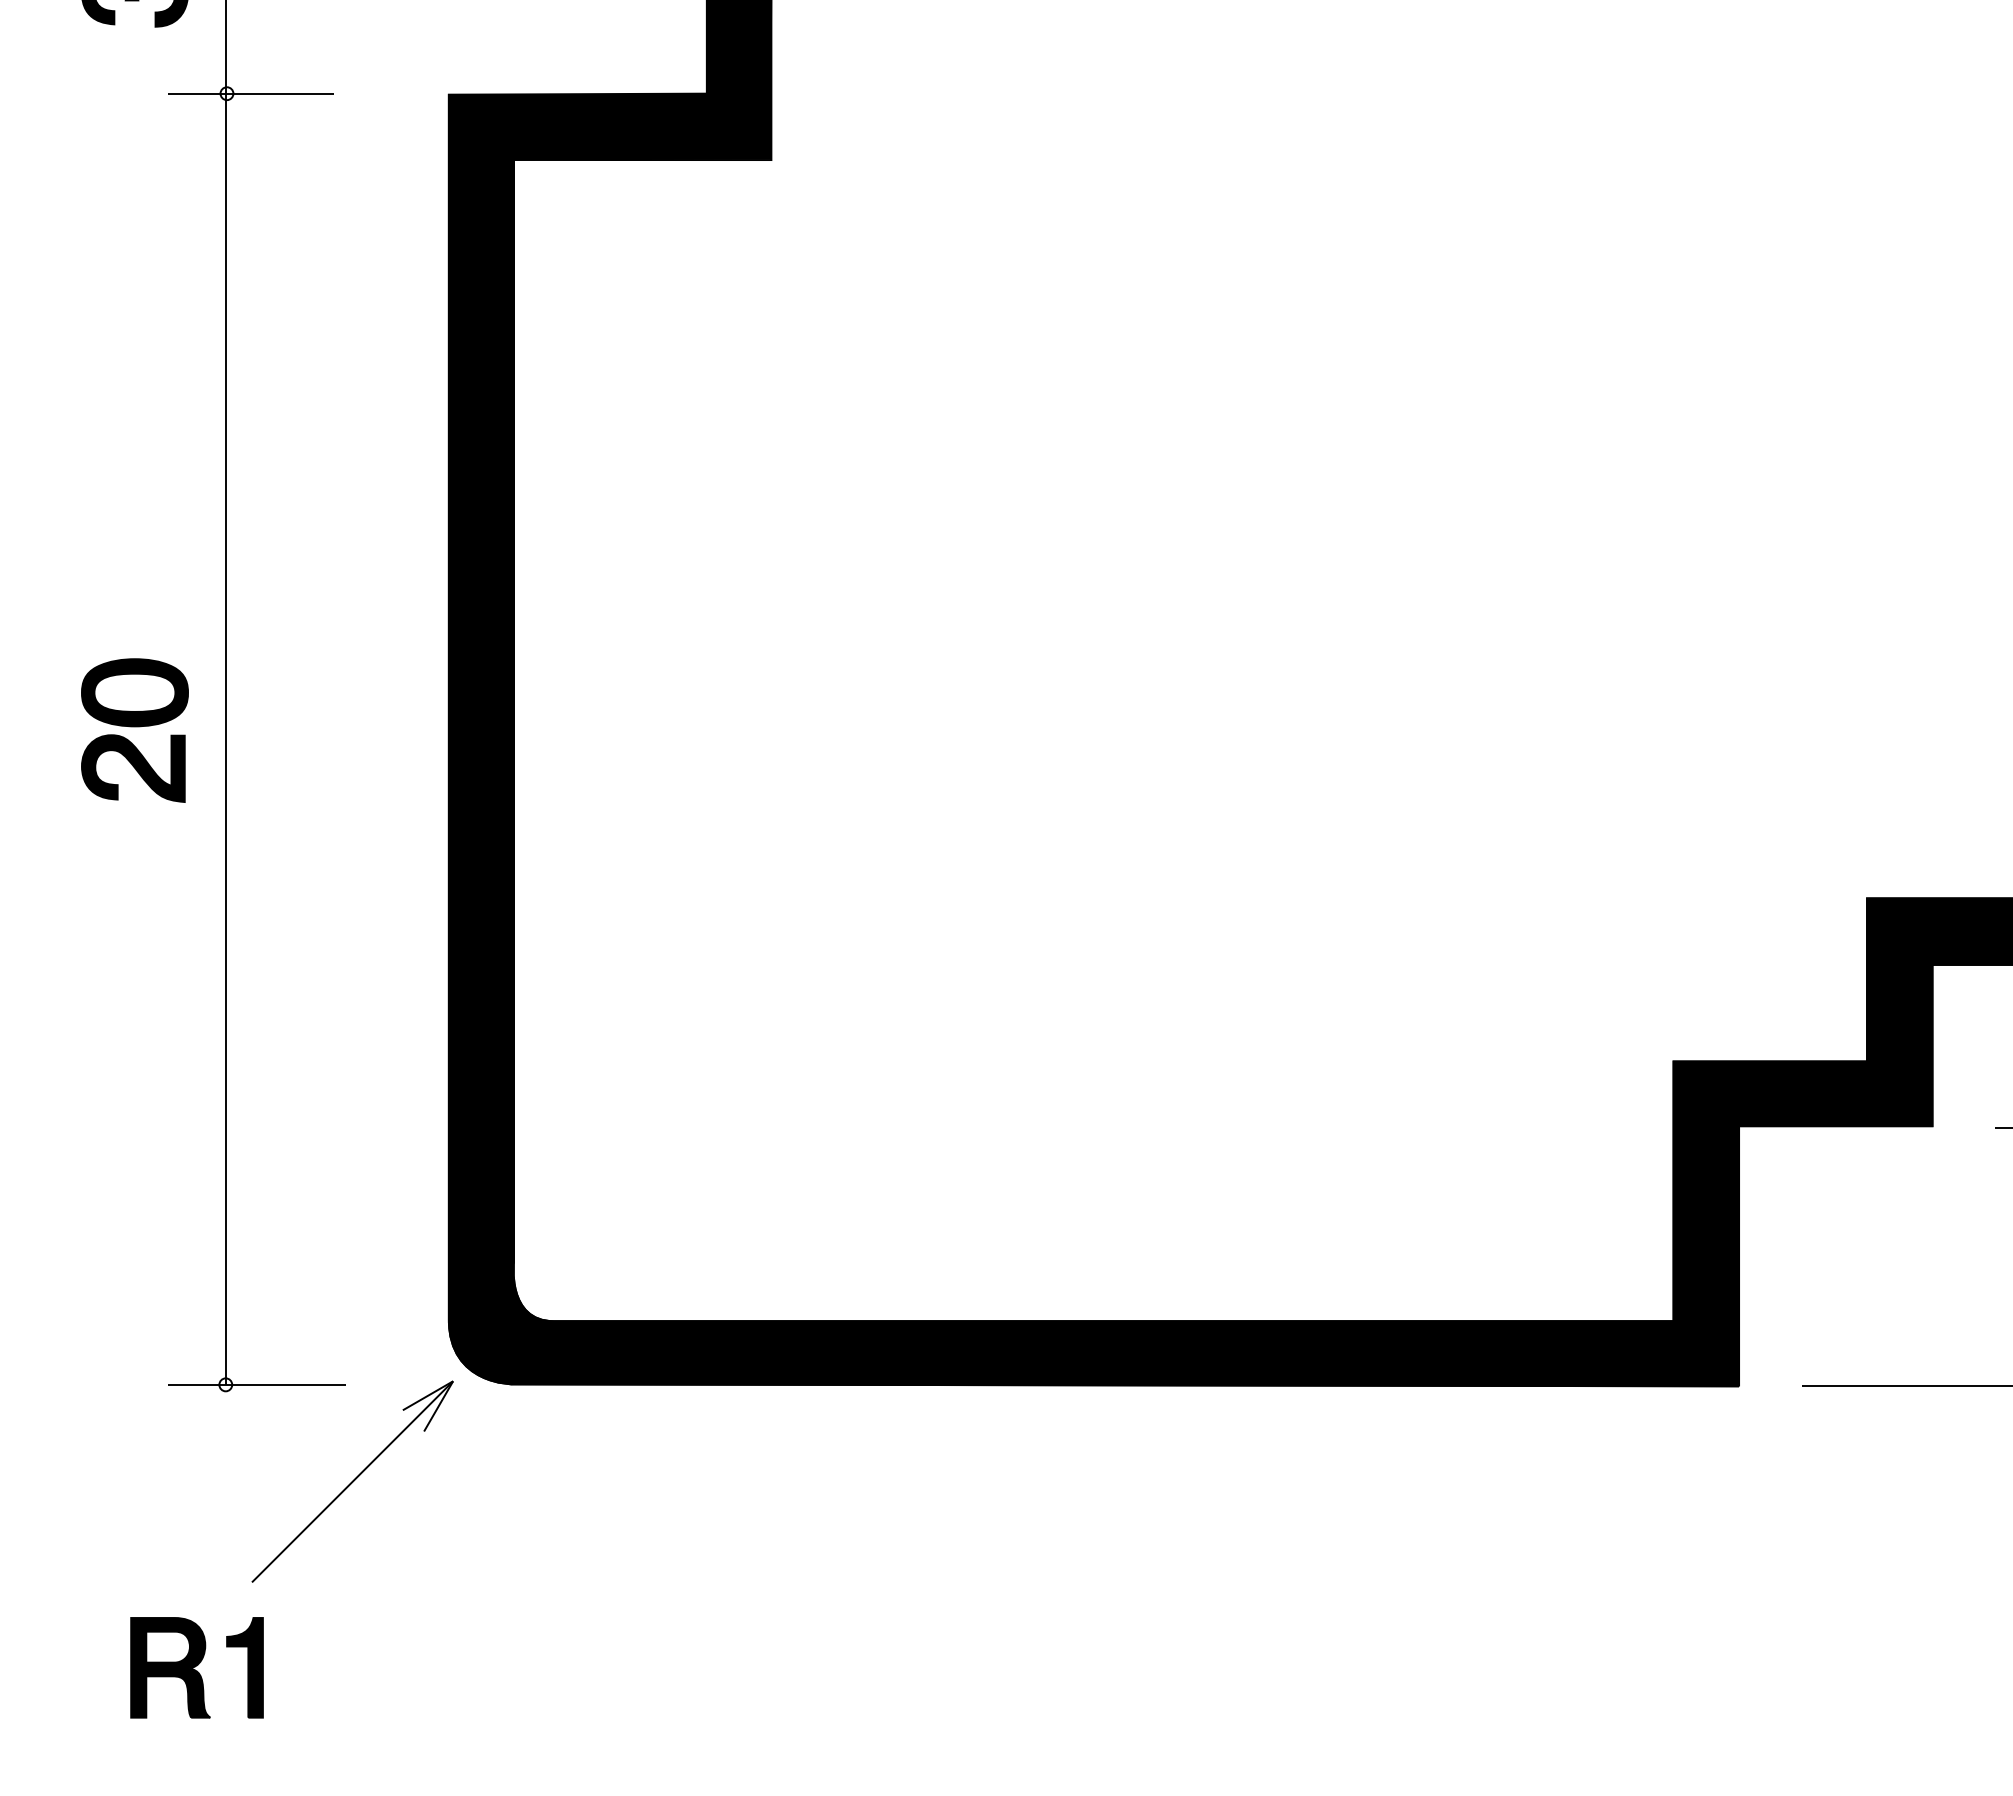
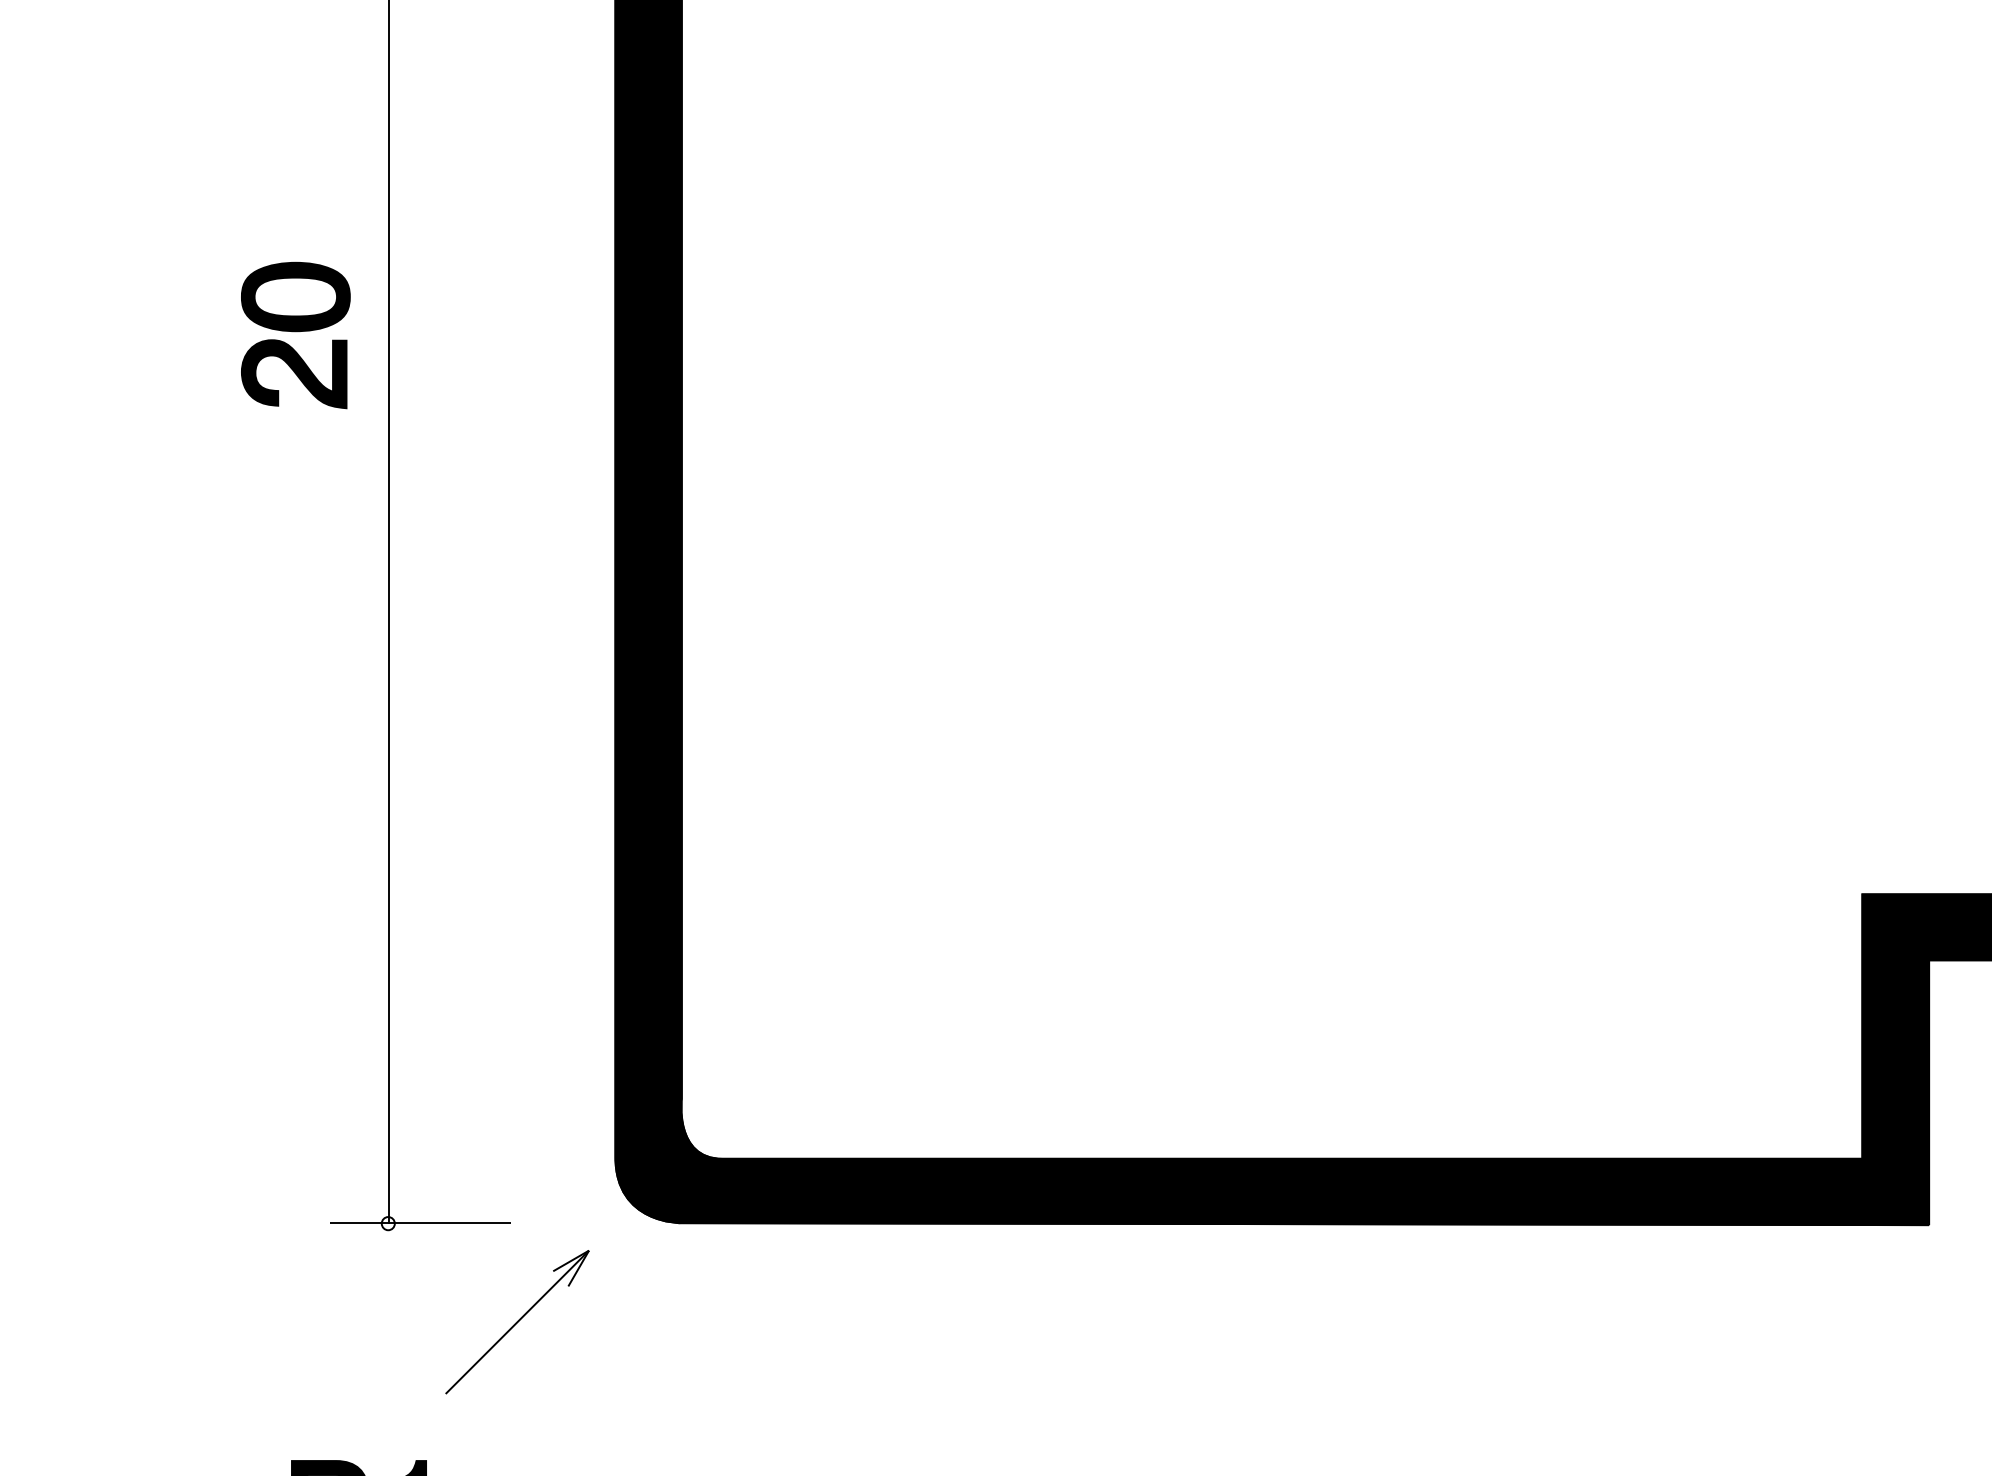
part: (134, 730) -> (295, 335), moved
part: (352, 1481) -> (517, 1322), size x0.7

